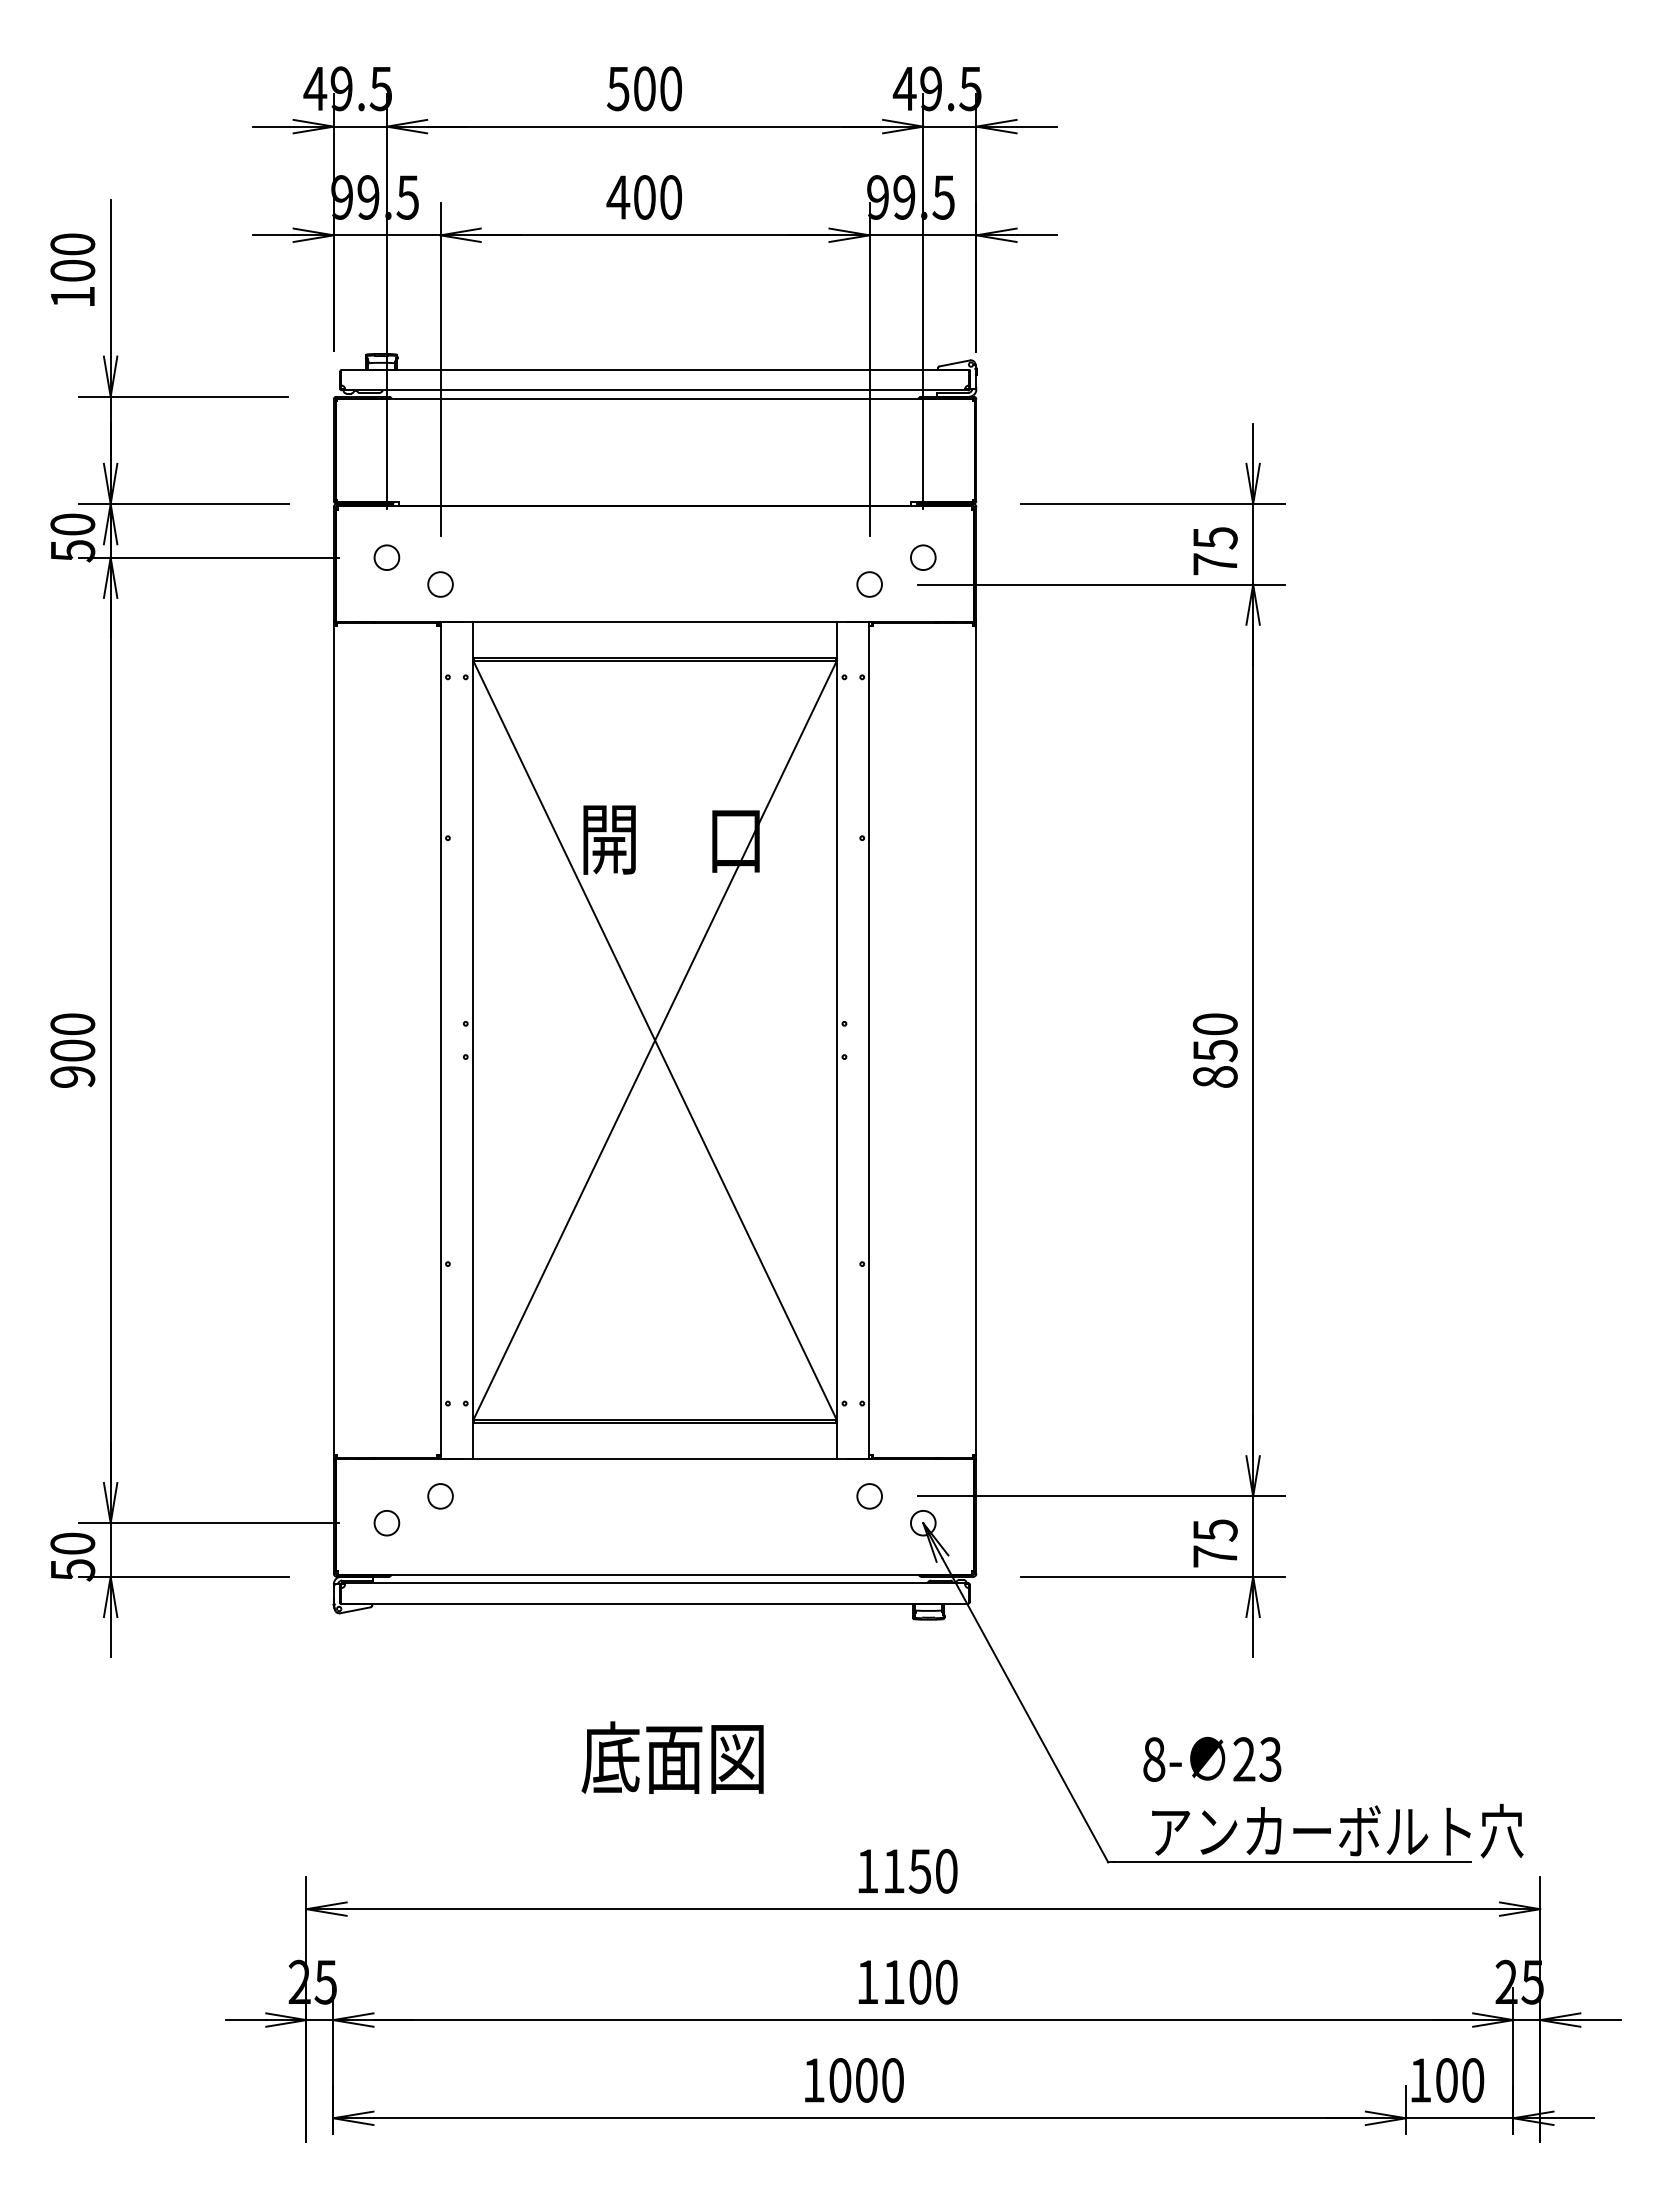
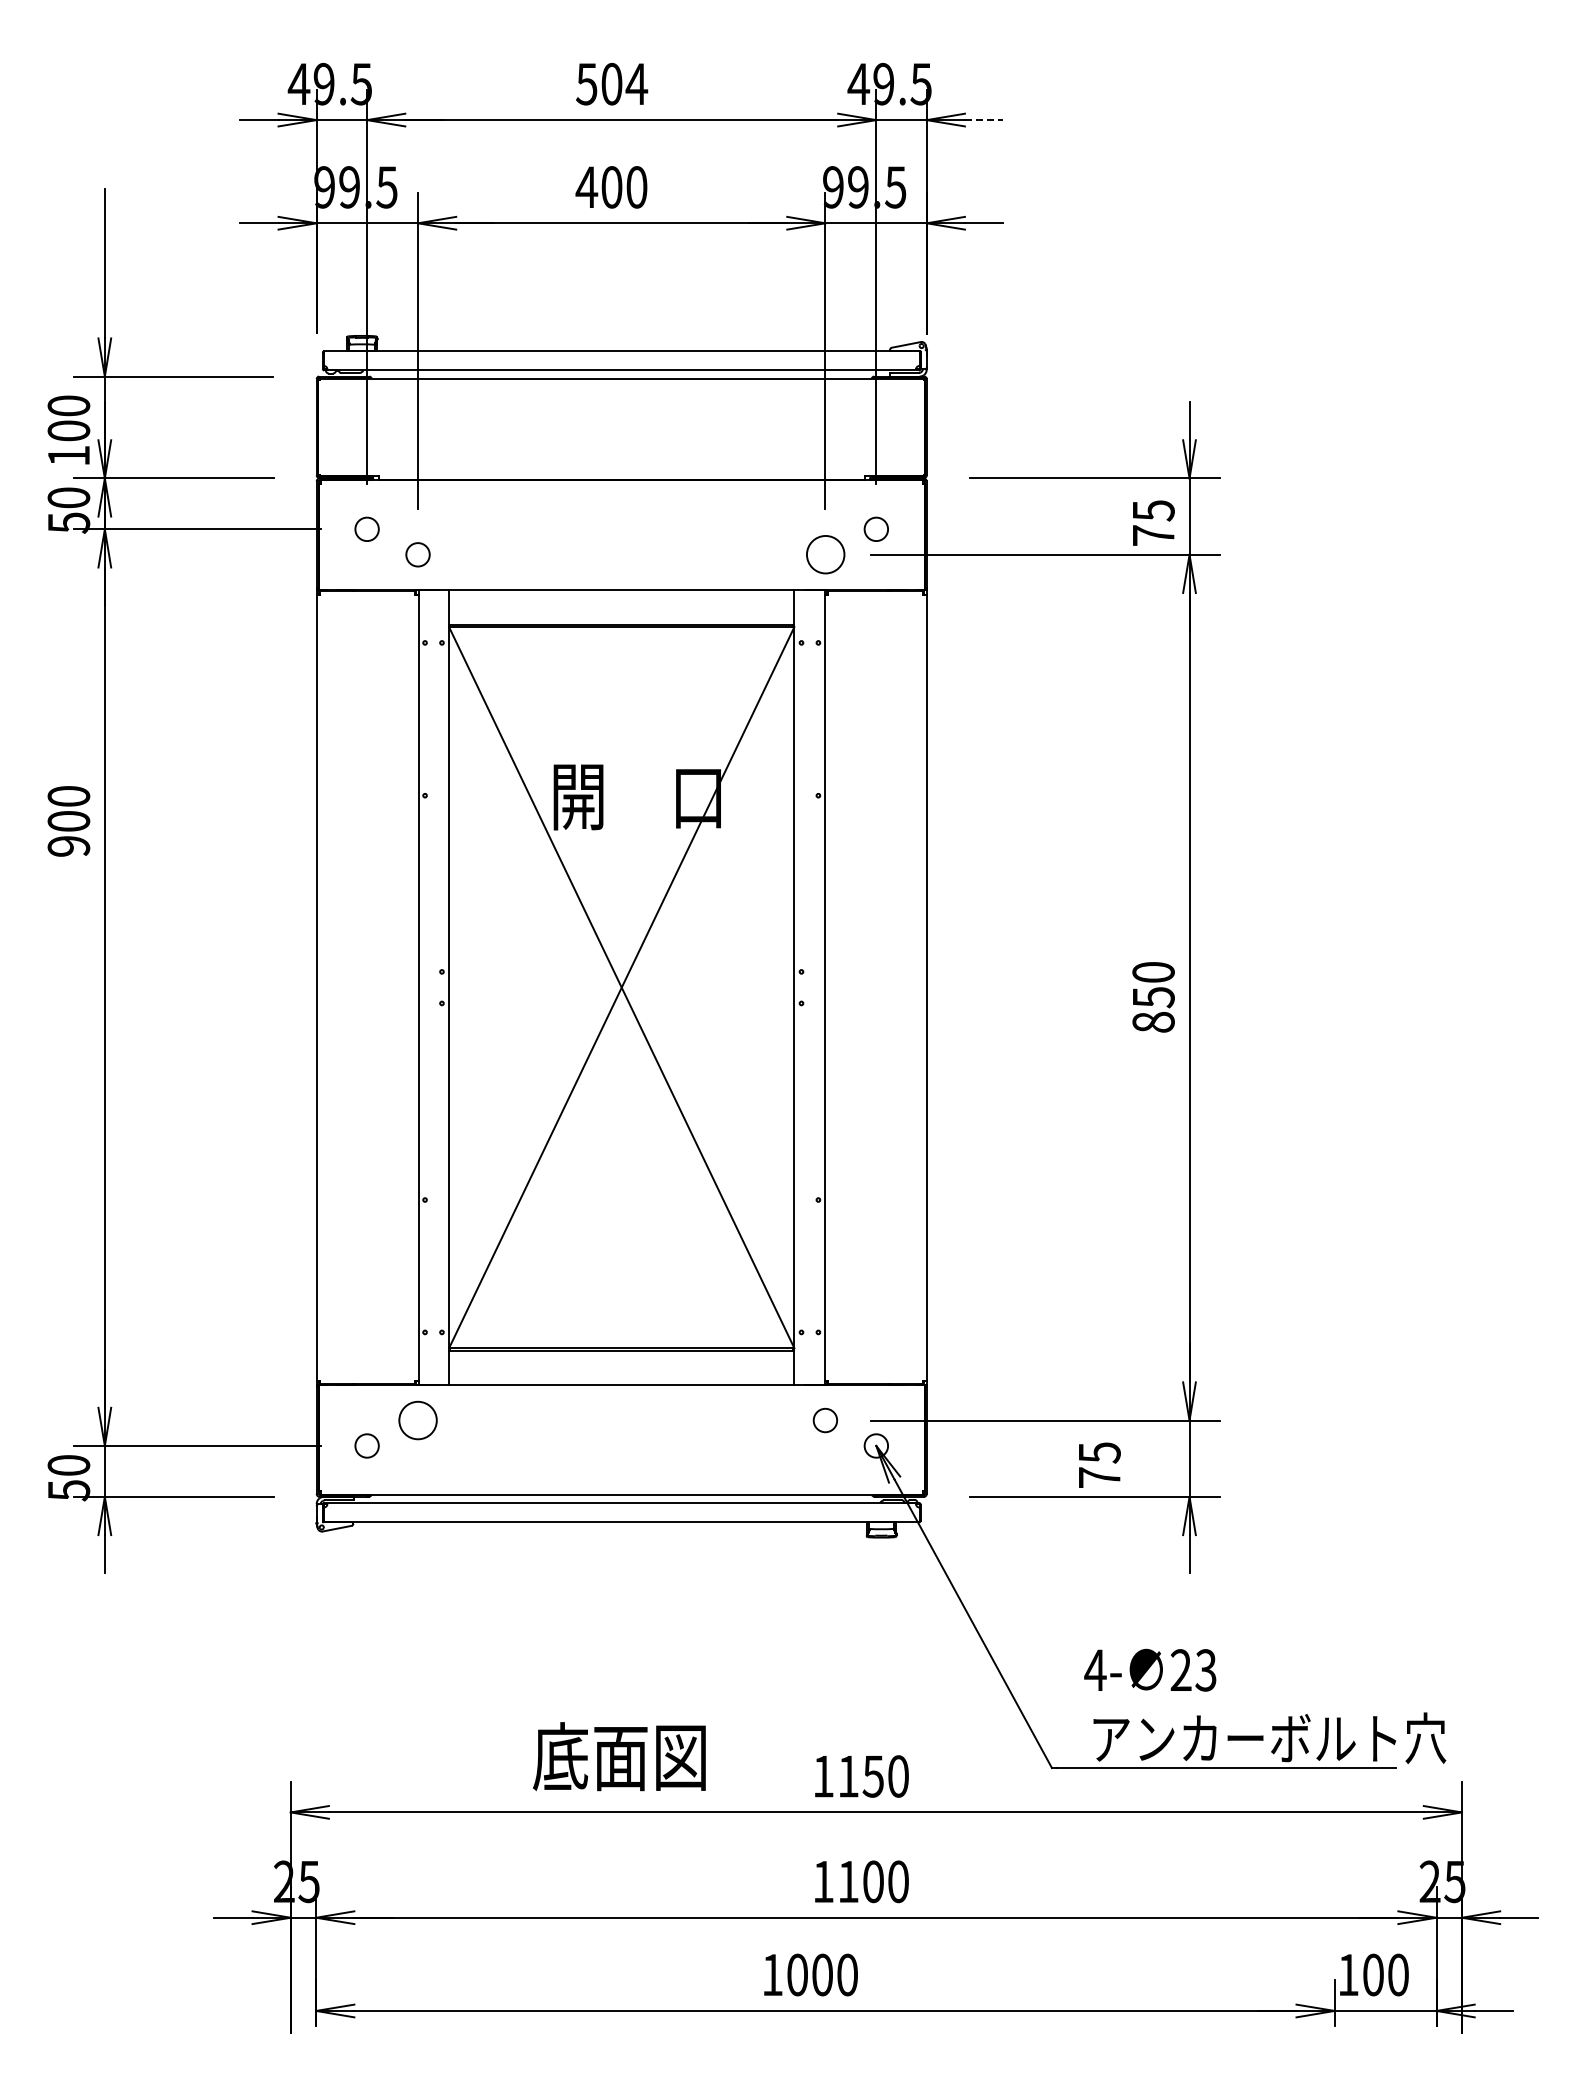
text: (670, 88) -> (636, 83), 500 -> 504
line: (1037, 127) -> (984, 120), solid -> dashed
text: (72, 269) -> (68, 429), moved
circle: (868, 584) -> (824, 554), size x1.6
text: (72, 1050) -> (68, 821), moved
circle: (439, 1496) -> (417, 1420), size x1.6
text: (1215, 1542) -> (1099, 1464), moved
text: (672, 1757) -> (619, 1756), moved
text: (1154, 1759) -> (1095, 1670), 8- -> 4-

